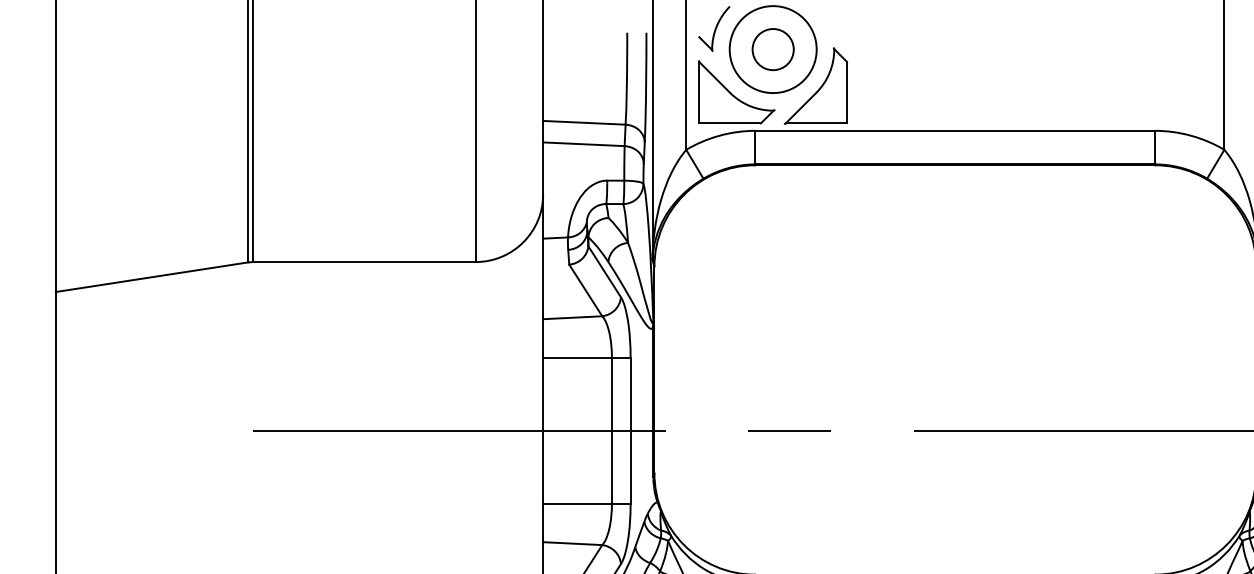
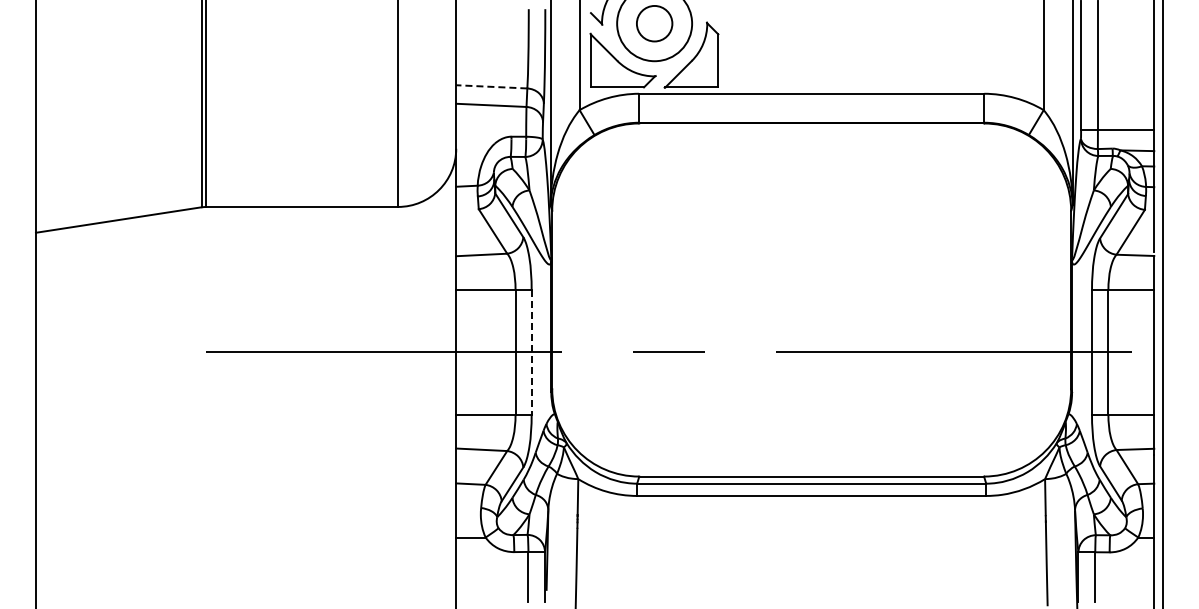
line: (584, 122) -> (491, 86), solid -> dashed
line: (630, 430) -> (531, 352), solid -> dashed

